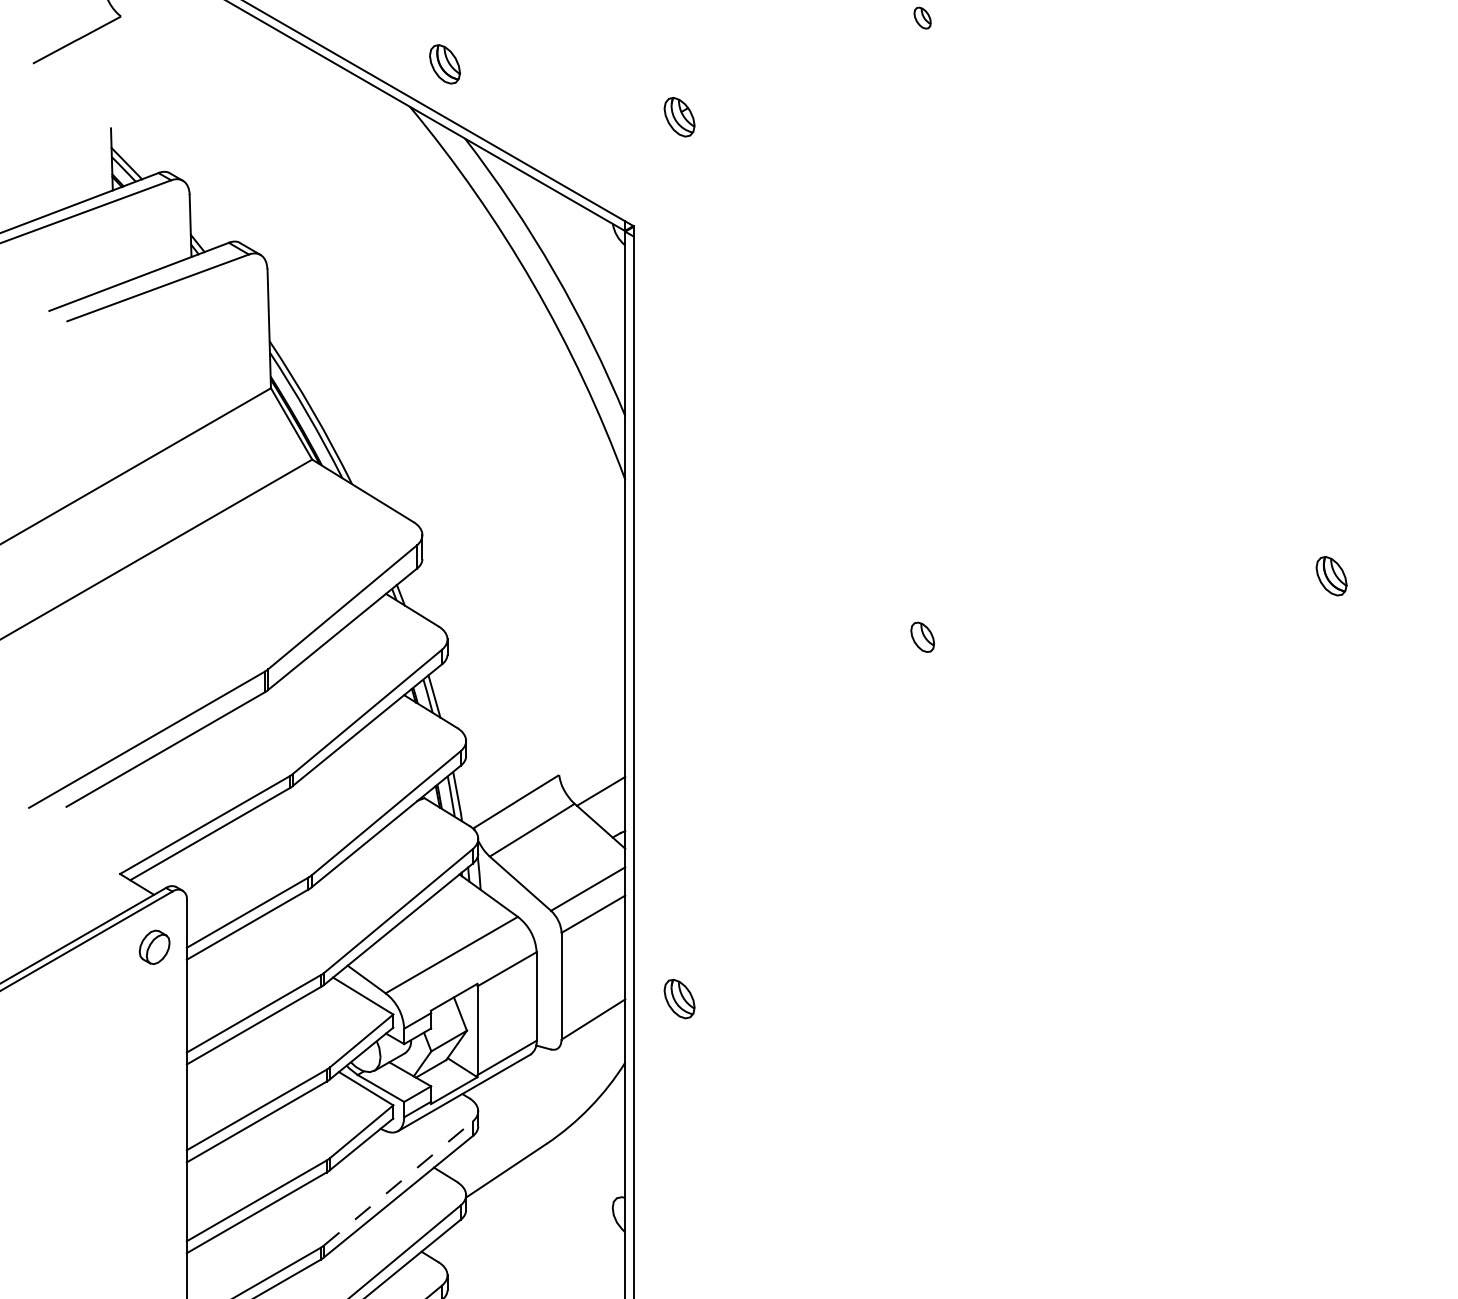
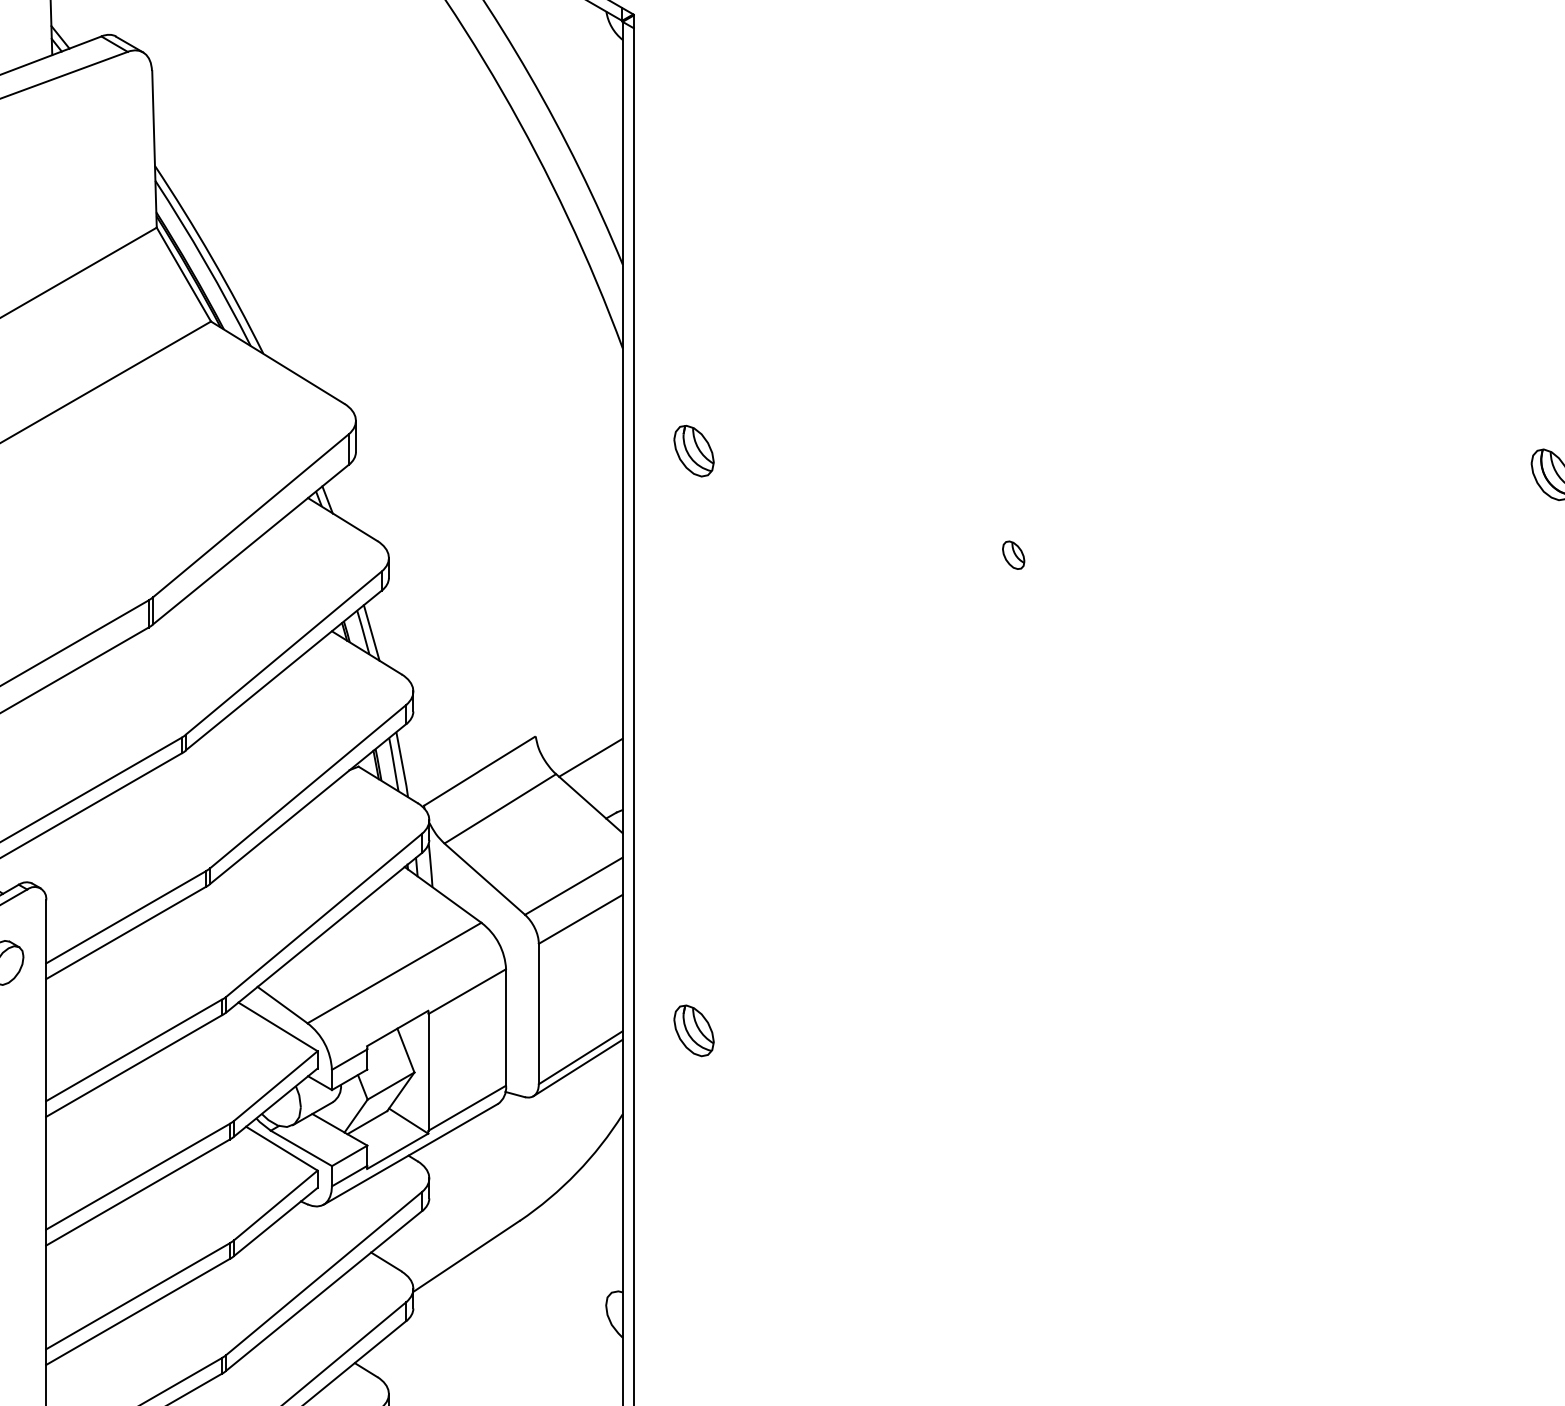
part: (679, 558) -> (693, 451), added
part: (922, 637) -> (1013, 555), size x0.71
line: (591, 1026) -> (578, 1066), added
line: (398, 1183) -> (324, 1273), dashed -> solid

